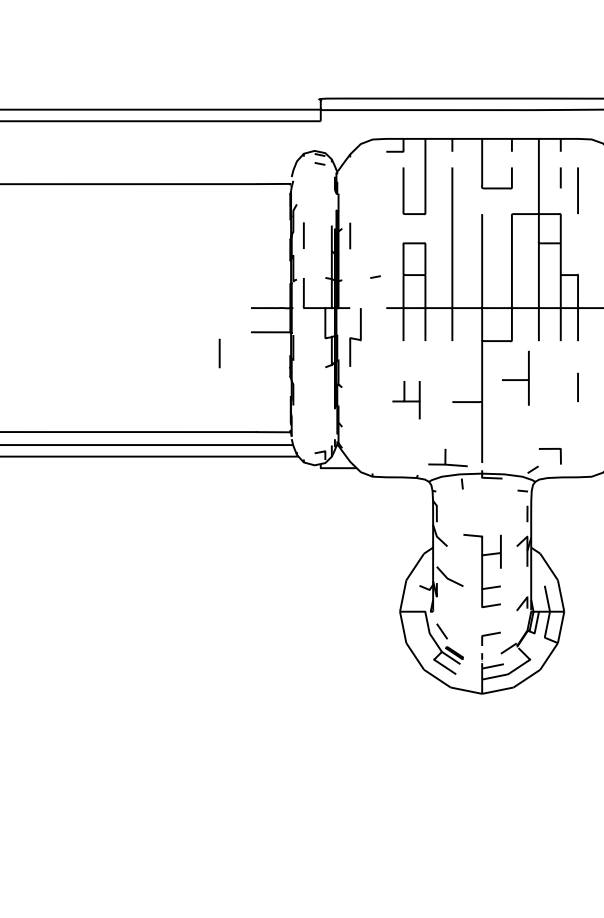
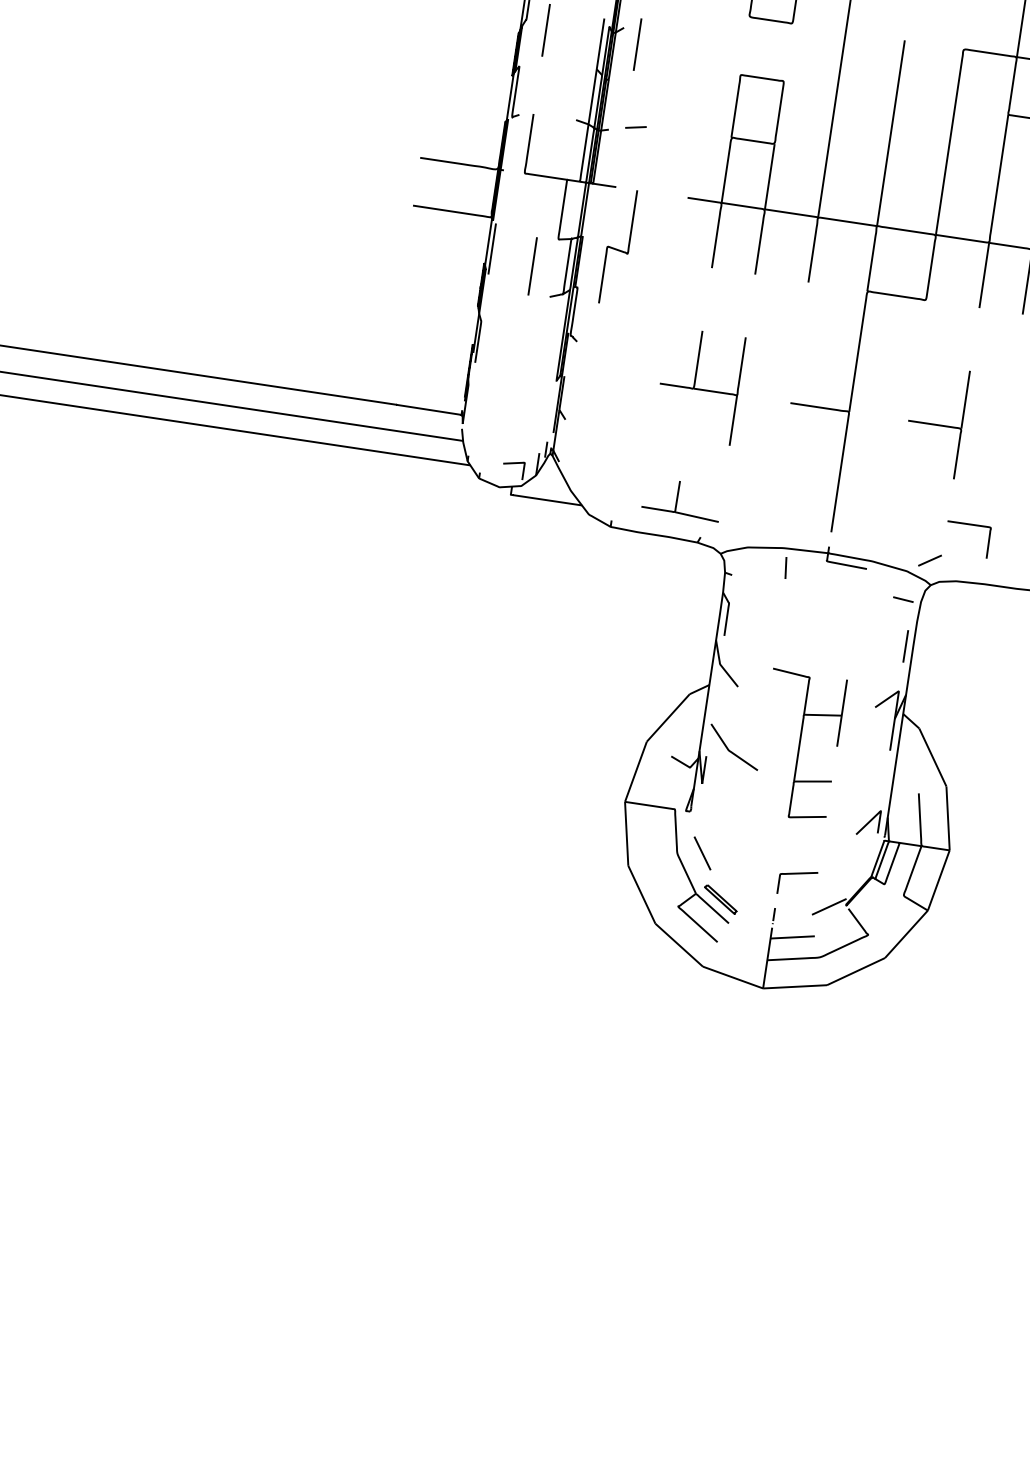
curve: (375, 276) -> (636, 126), moved
line: (219, 353) -> (532, 266), moved
part: (515, 377) -> (935, 419), moved
part: (406, 399) -> (700, 384), size x1.43
part: (447, 457) -> (681, 498), moved

